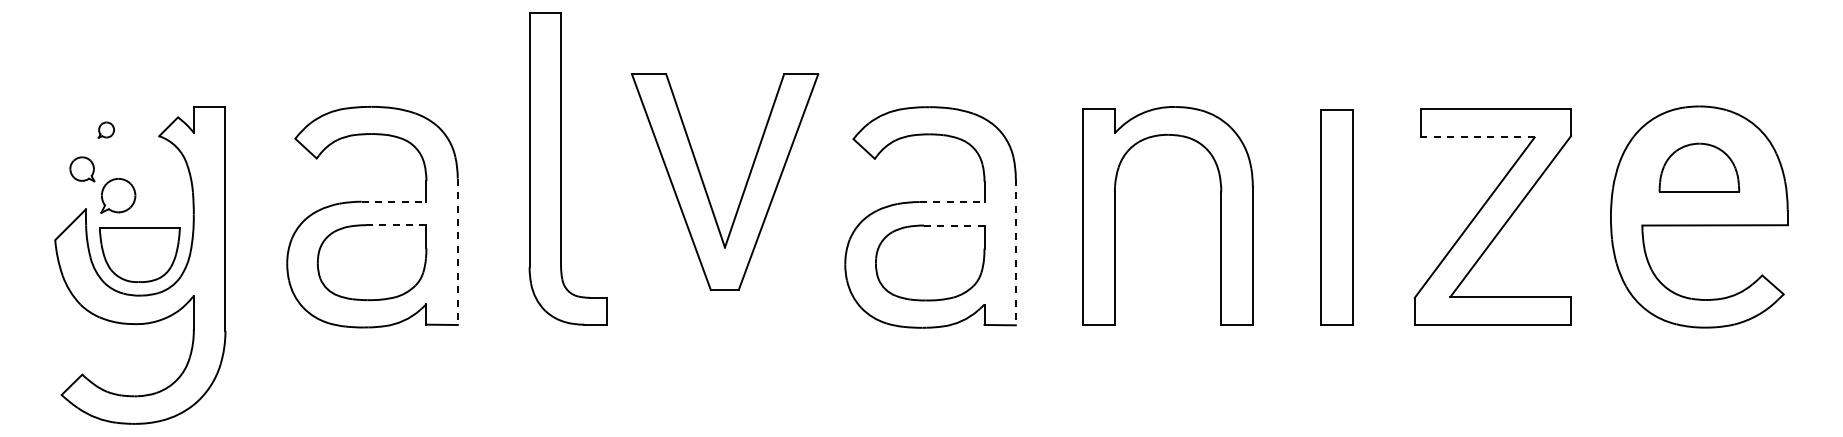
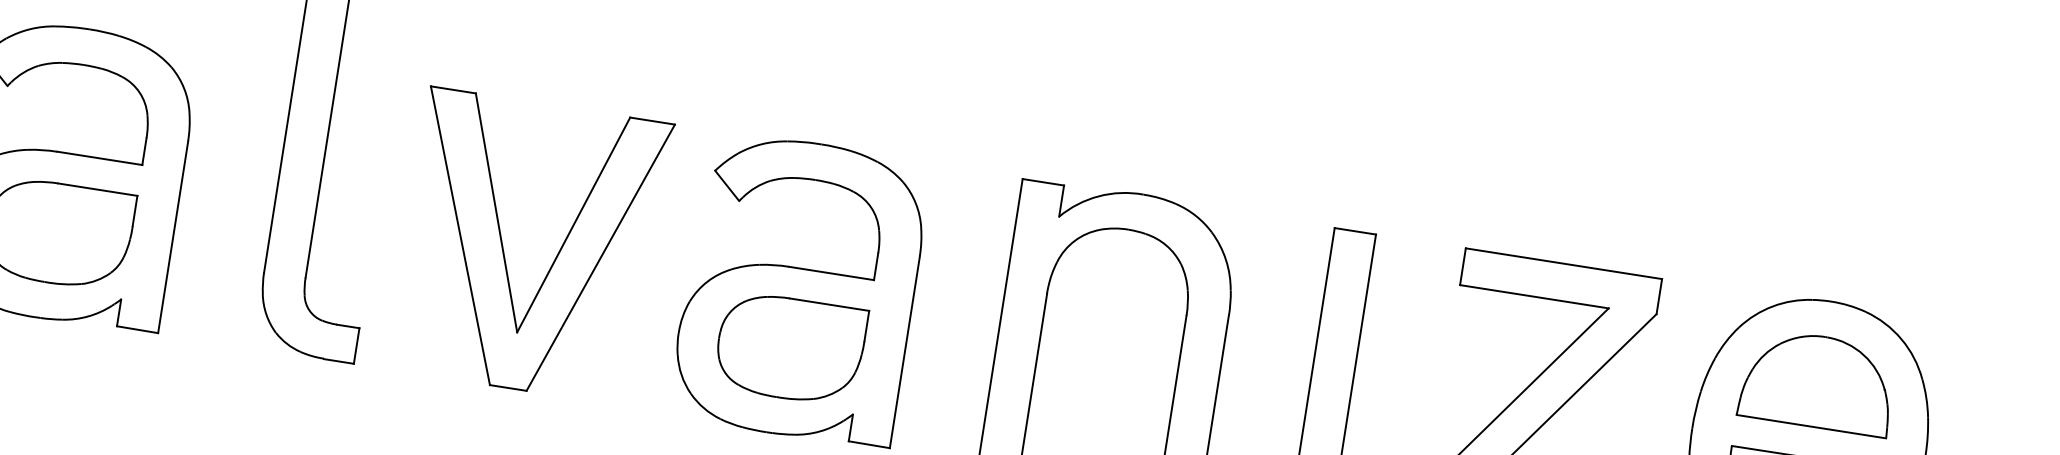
line: (1478, 137) -> (1535, 296), dashed -> solid
part: (1699, 167) -> (1818, 381), size x1.43
part: (744, 186) -> (555, 256), moved
line: (394, 201) -> (100, 158), dashed -> solid
line: (952, 202) -> (831, 274), dashed -> solid
line: (395, 225) -> (96, 189), dashed -> solid
line: (953, 225) -> (828, 304), dashed -> solid
line: (457, 252) -> (172, 238), dashed -> solid
line: (1015, 252) -> (904, 352), dashed -> solid

